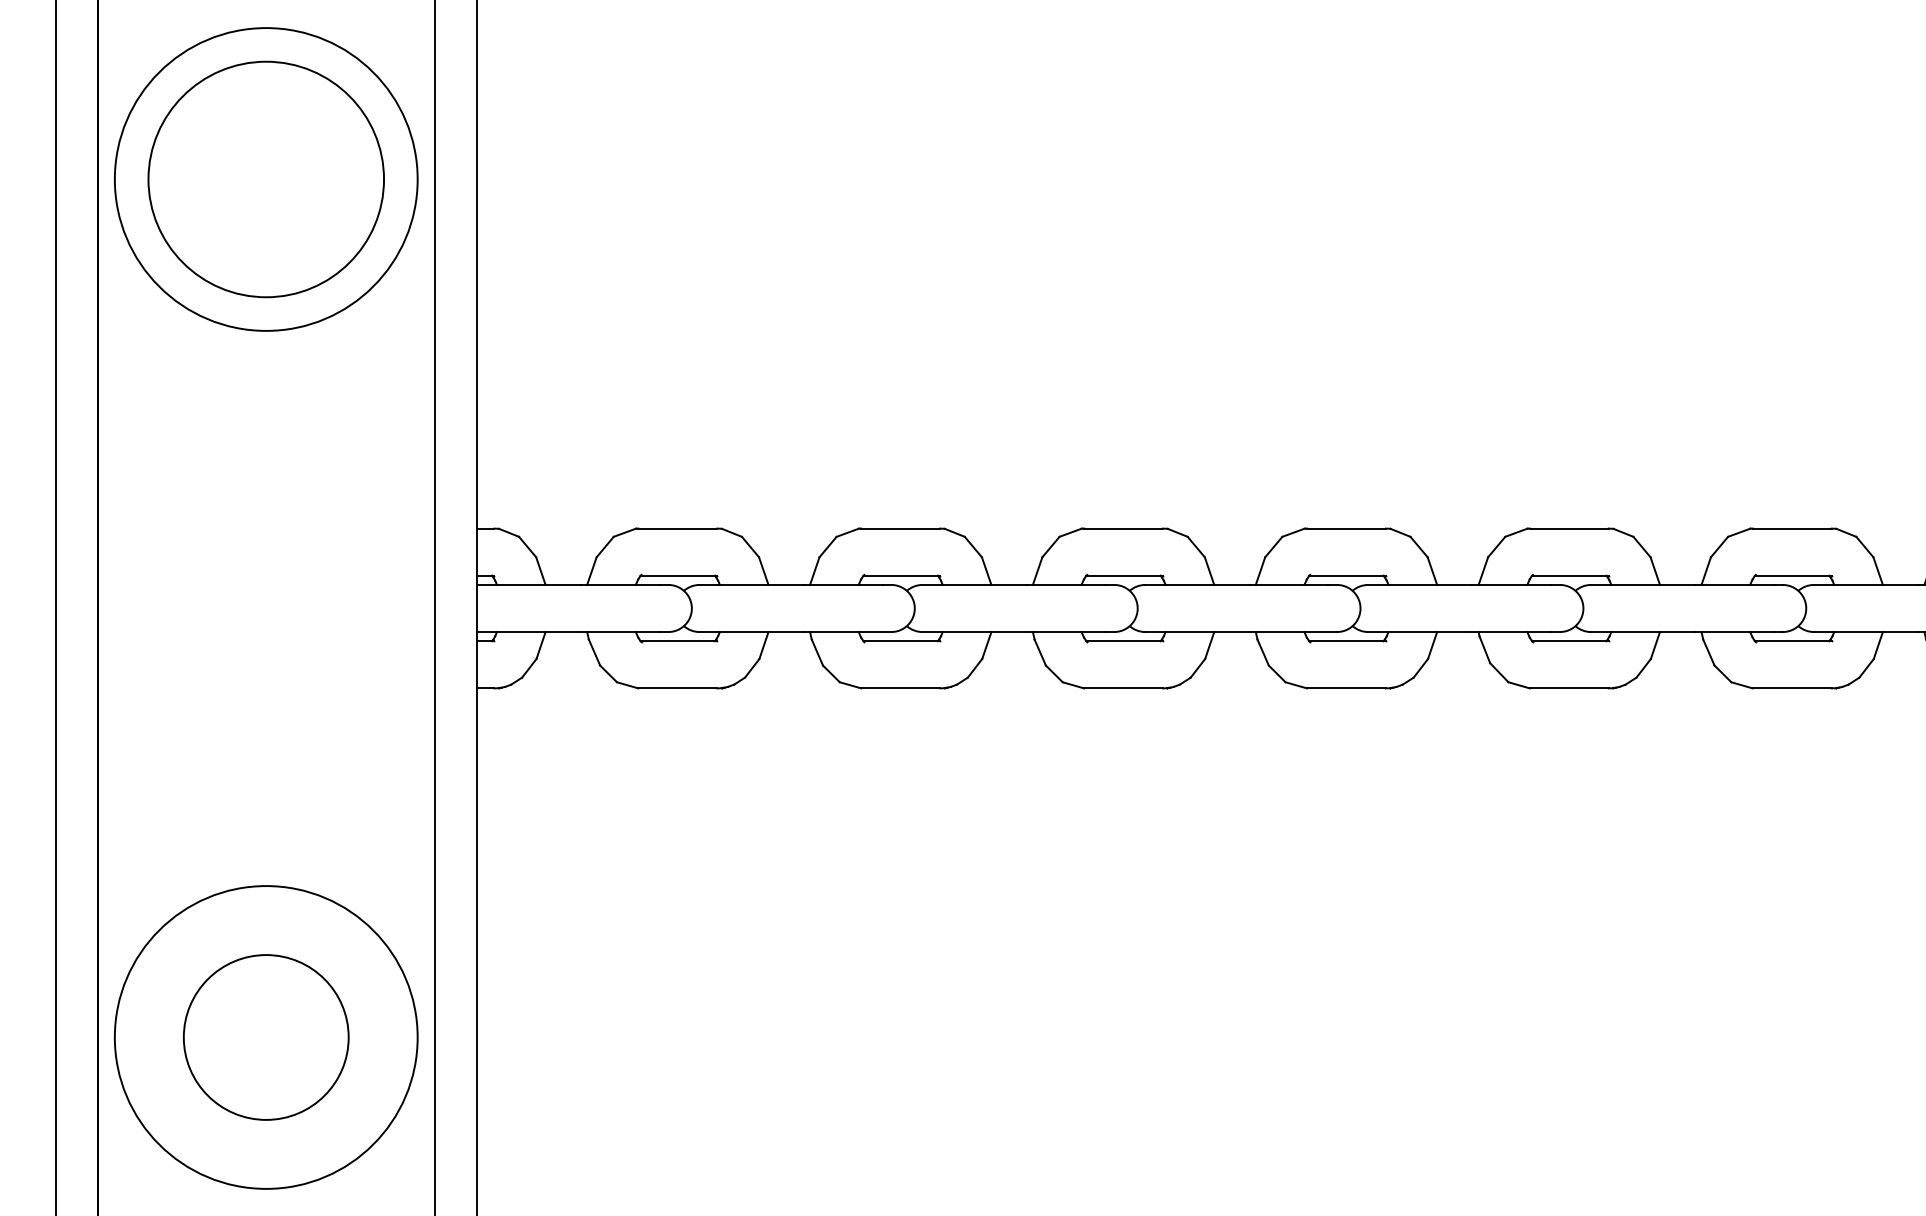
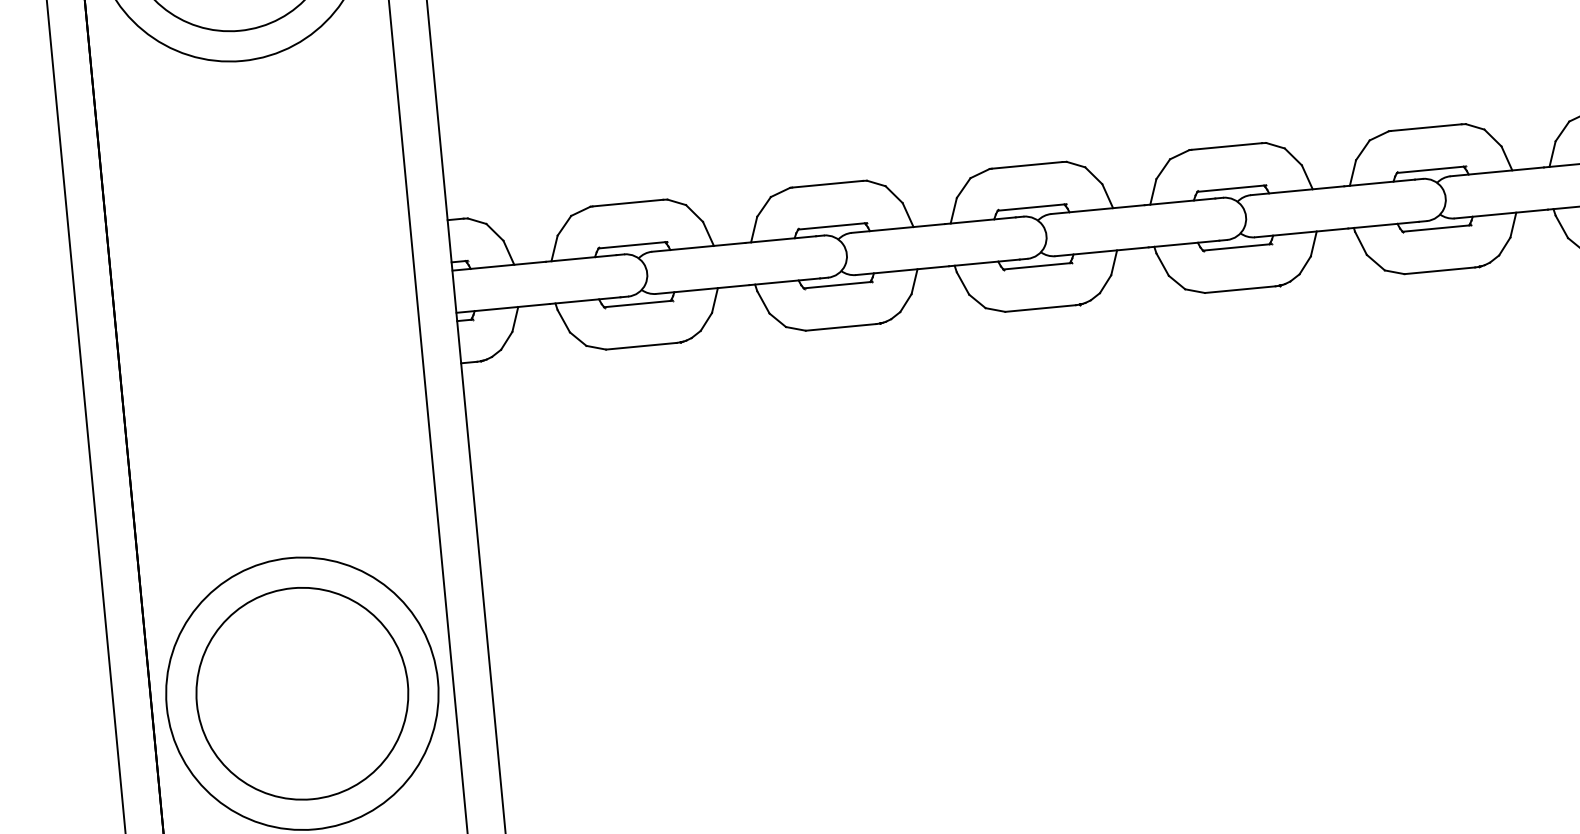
circle: (266, 1037) -> (302, 693), size x1.43

